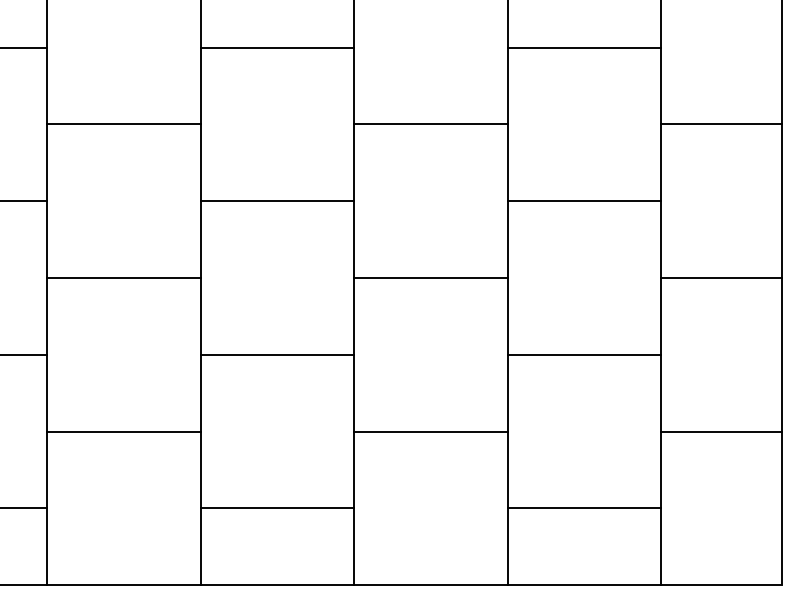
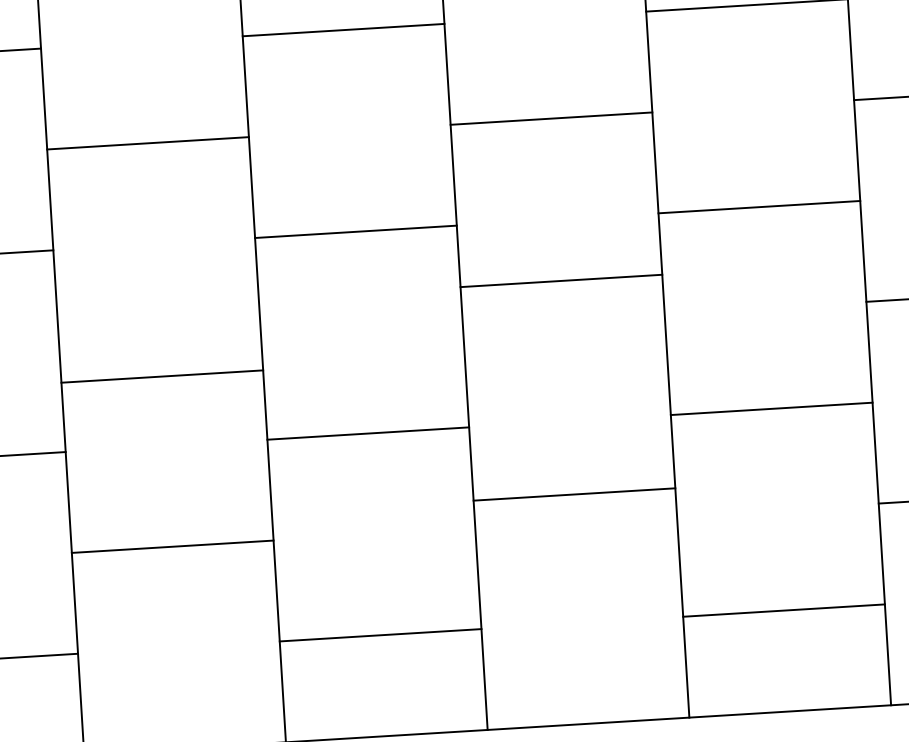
line: (123, 278) -> (161, 377), moved
line: (430, 278) -> (560, 281), moved
line: (430, 431) -> (573, 494), moved

